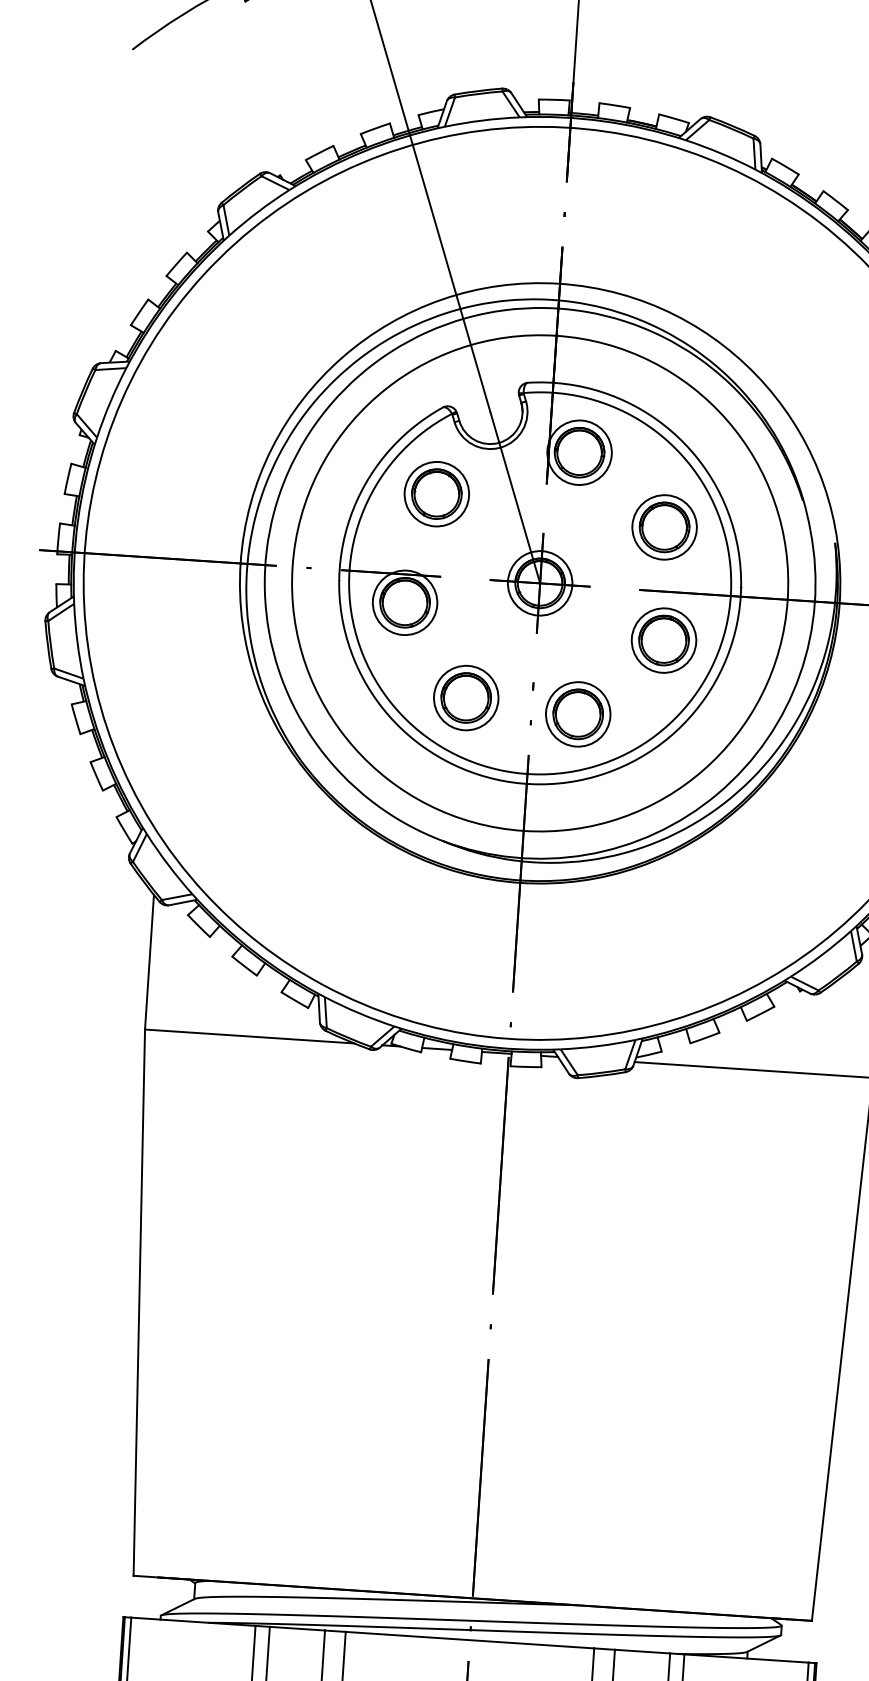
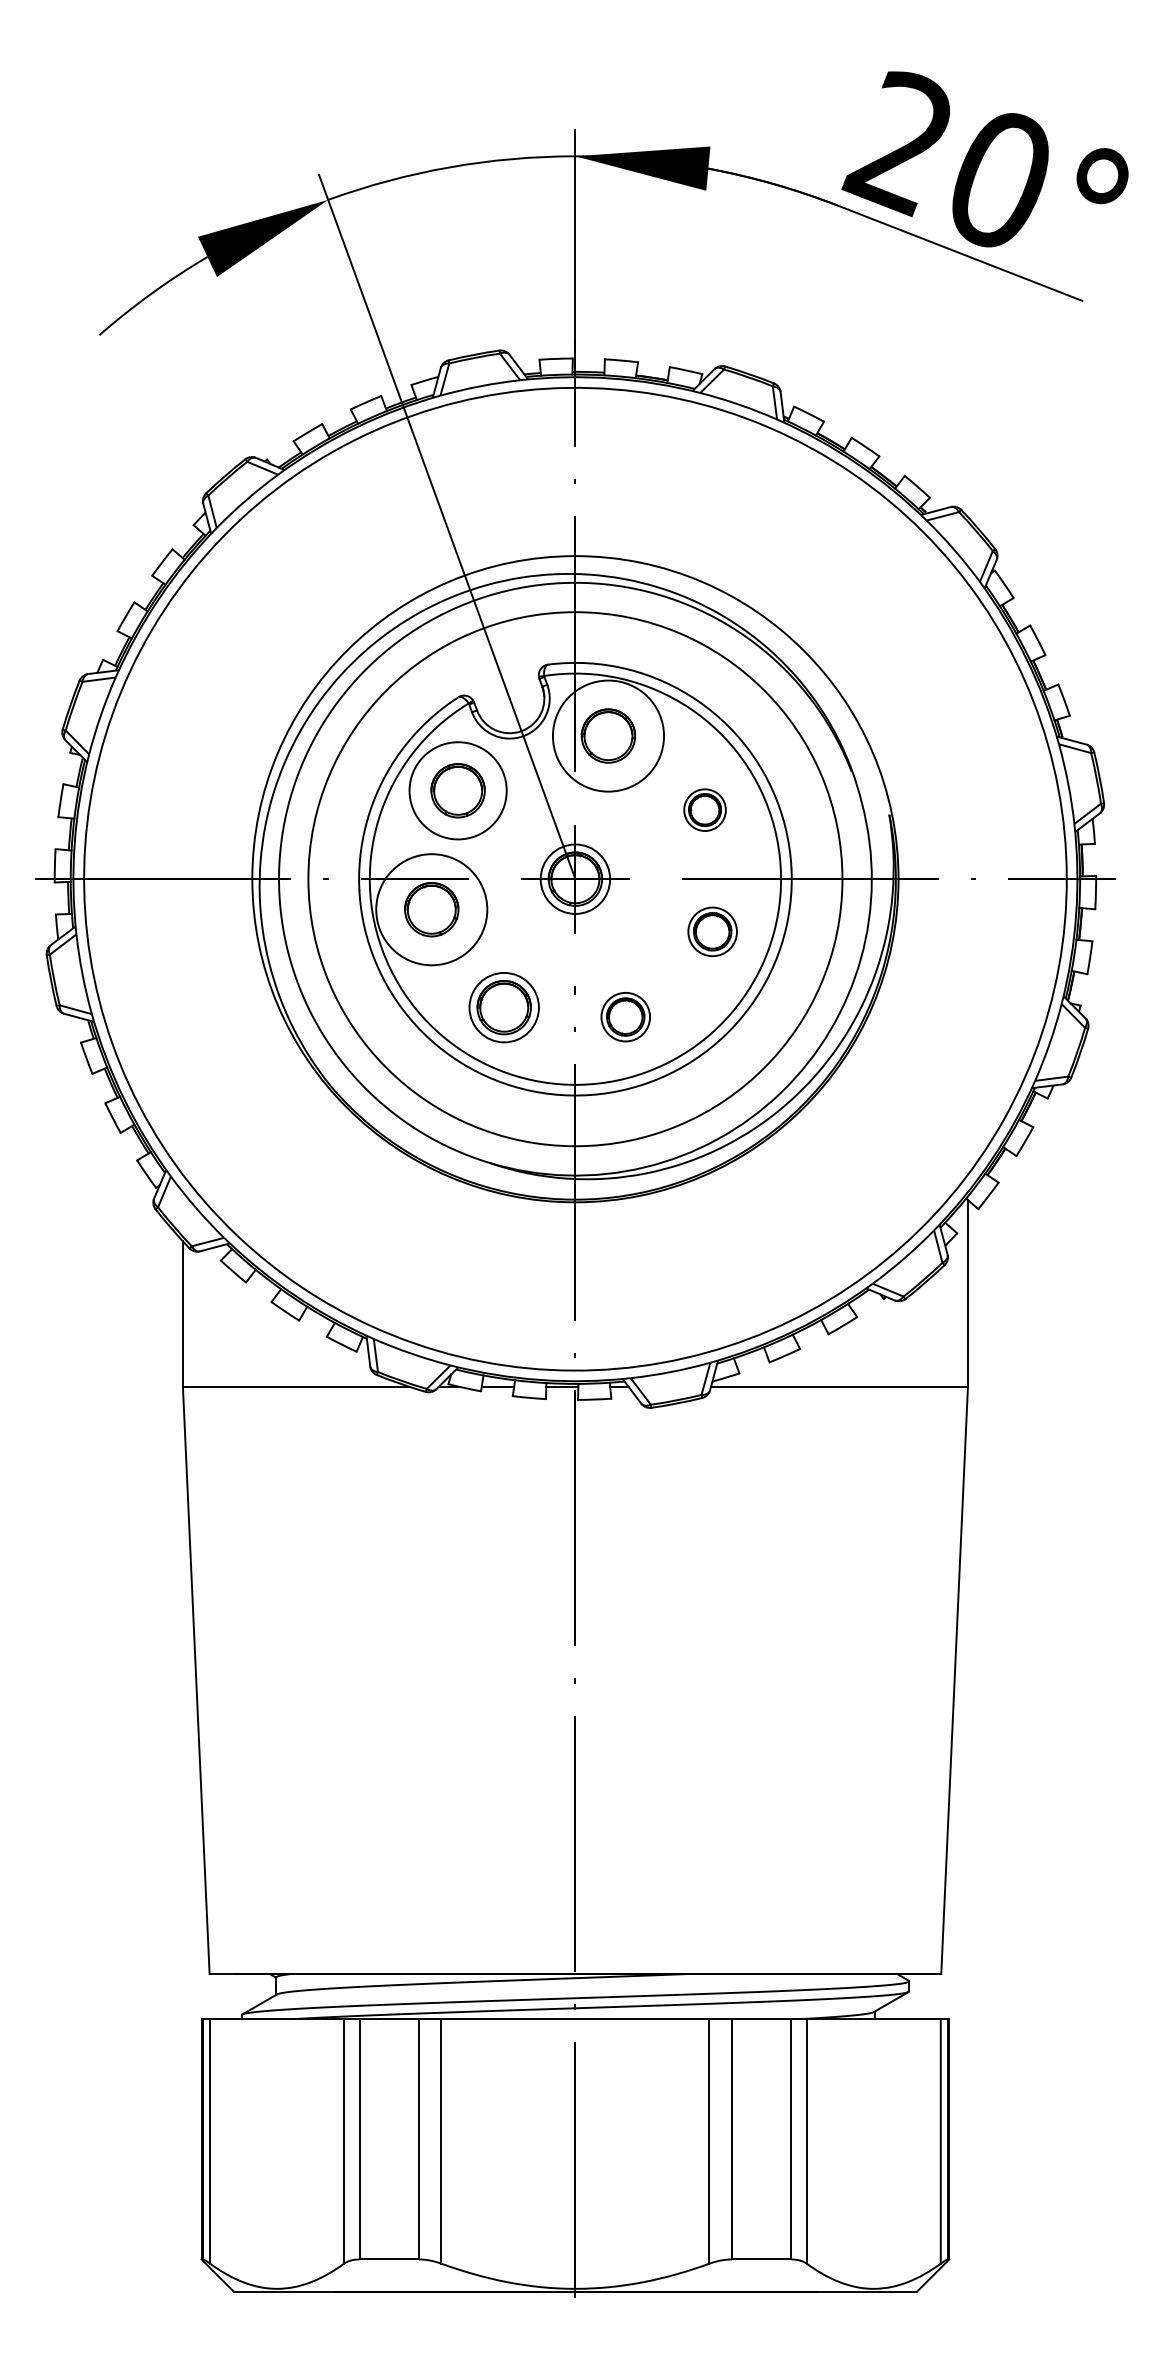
circle: (579, 452) -> (608, 735), size x1.6
circle: (436, 493) -> (457, 790), size x1.4
part: (664, 526) -> (704, 809), size x0.6
circle: (404, 602) -> (431, 909), size x1.6
part: (664, 640) -> (712, 931), size x0.7
part: (578, 713) -> (625, 1016), size x0.7

